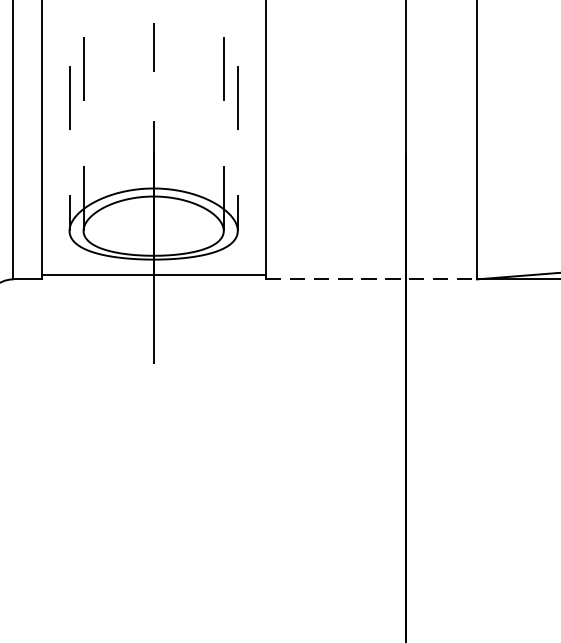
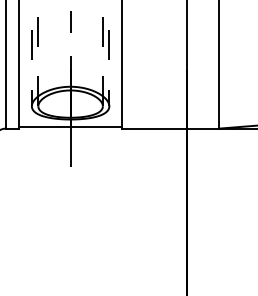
line: (370, 279) -> (170, 128), dashed -> solid

